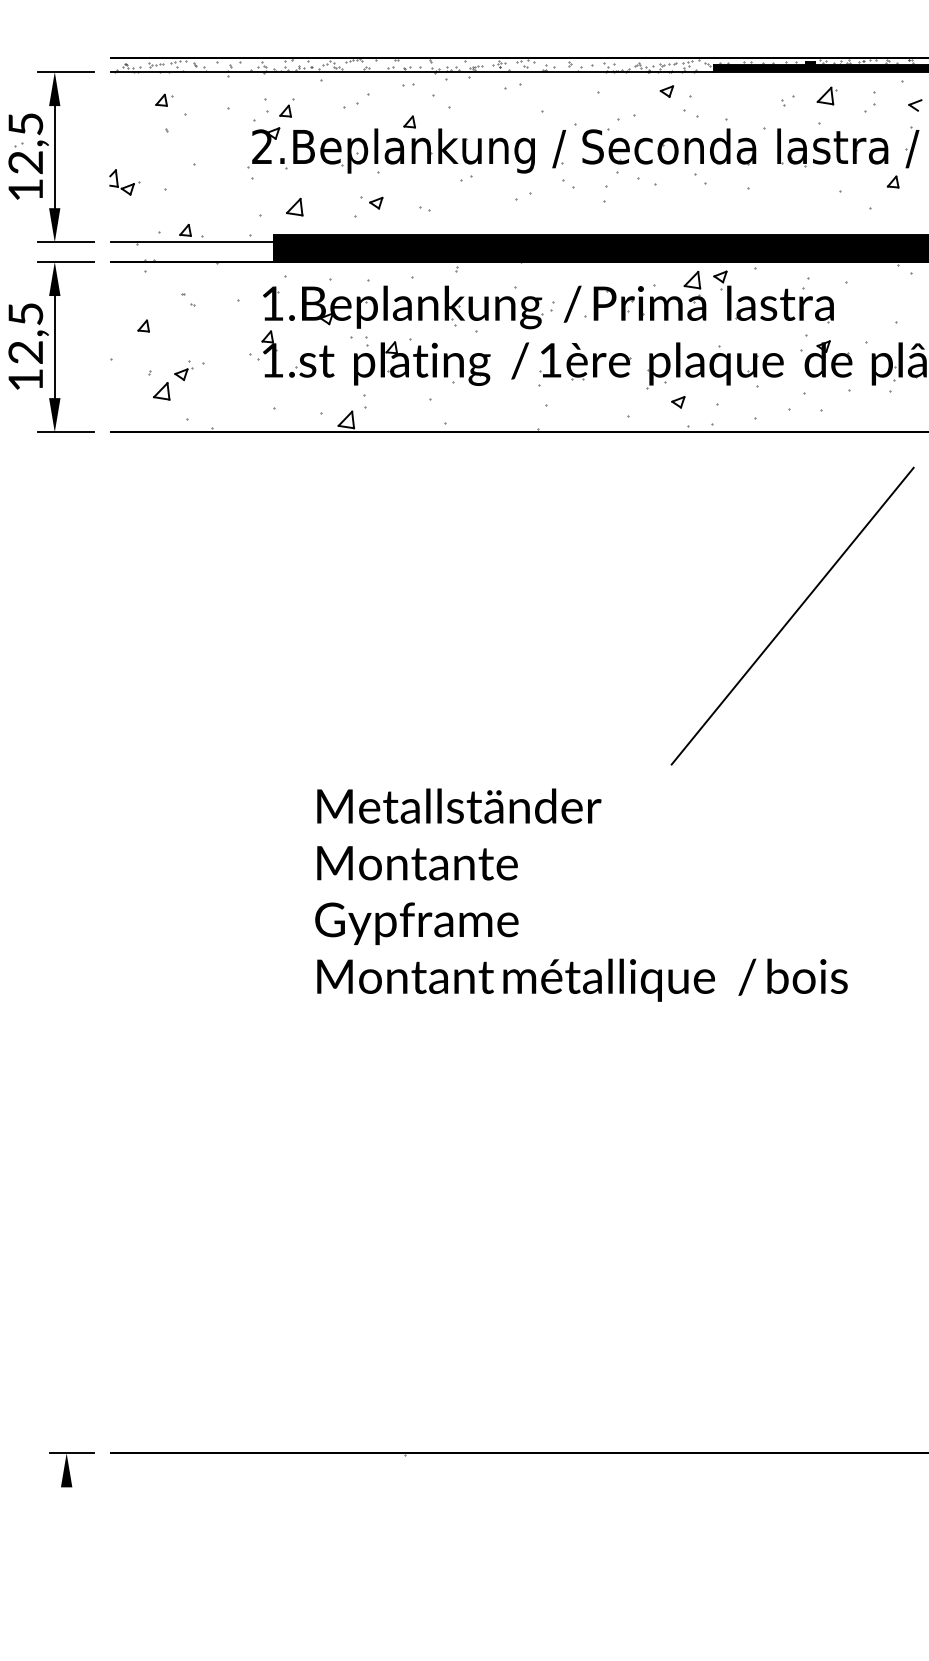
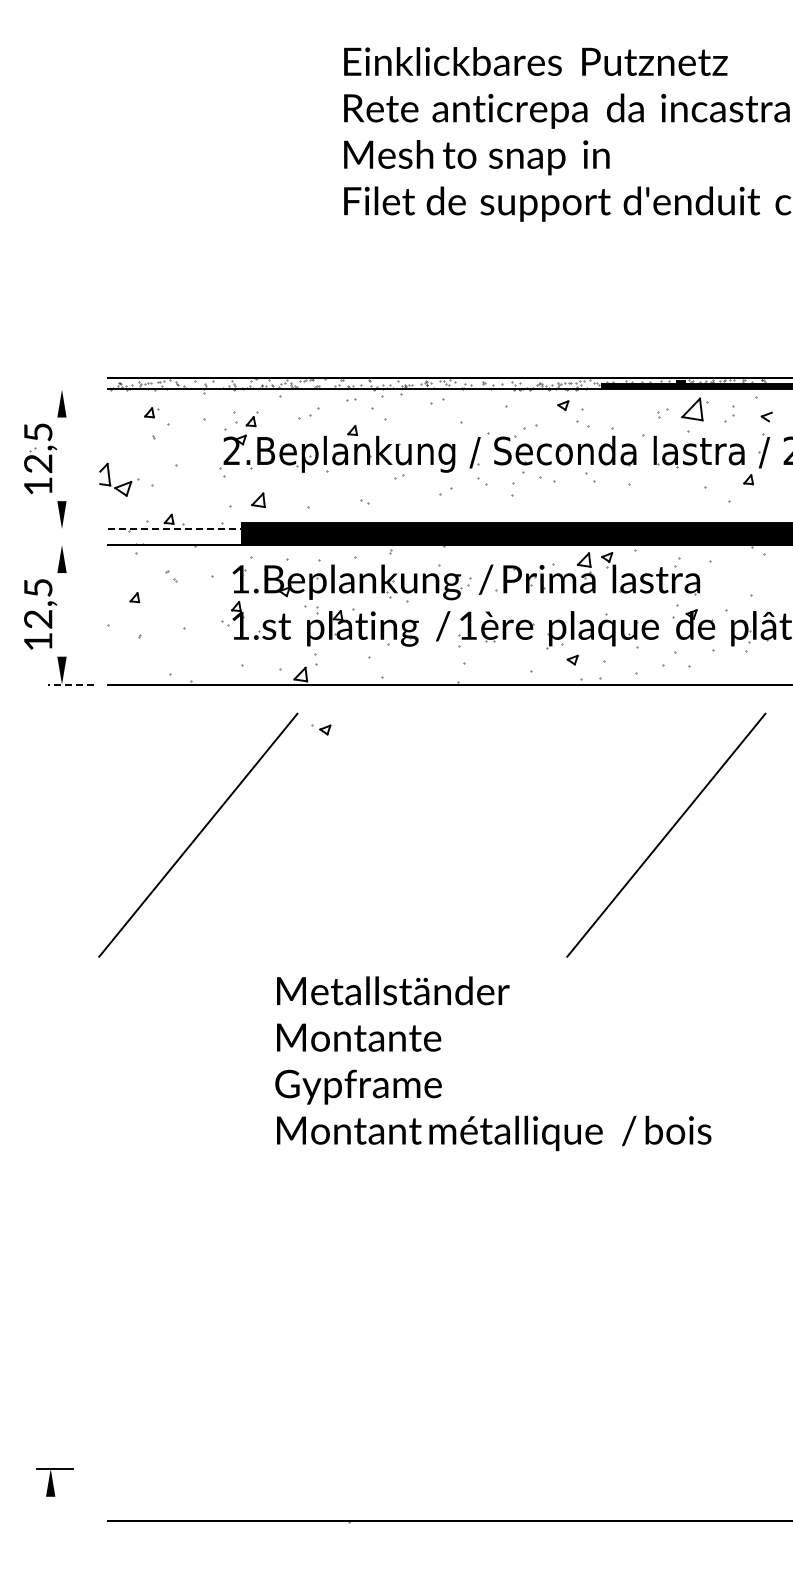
line: (65, 71) -> (70, 389), removed
part: (827, 95) -> (694, 408), size x1.6
line: (55, 157) -> (62, 459), removed
part: (124, 182) -> (119, 480), size x1.6
part: (371, 202) -> (321, 729), moved
line: (192, 241) -> (174, 528), solid -> dashed
line: (65, 242) -> (70, 529), removed
line: (65, 262) -> (70, 545), removed
line: (55, 346) -> (62, 614), removed
part: (172, 379) -> (158, 641), removed
line: (65, 432) -> (70, 684), solid -> dashed
line: (221, 615) -> (198, 834), added
part: (71, 1469) -> (54, 1482), moved

